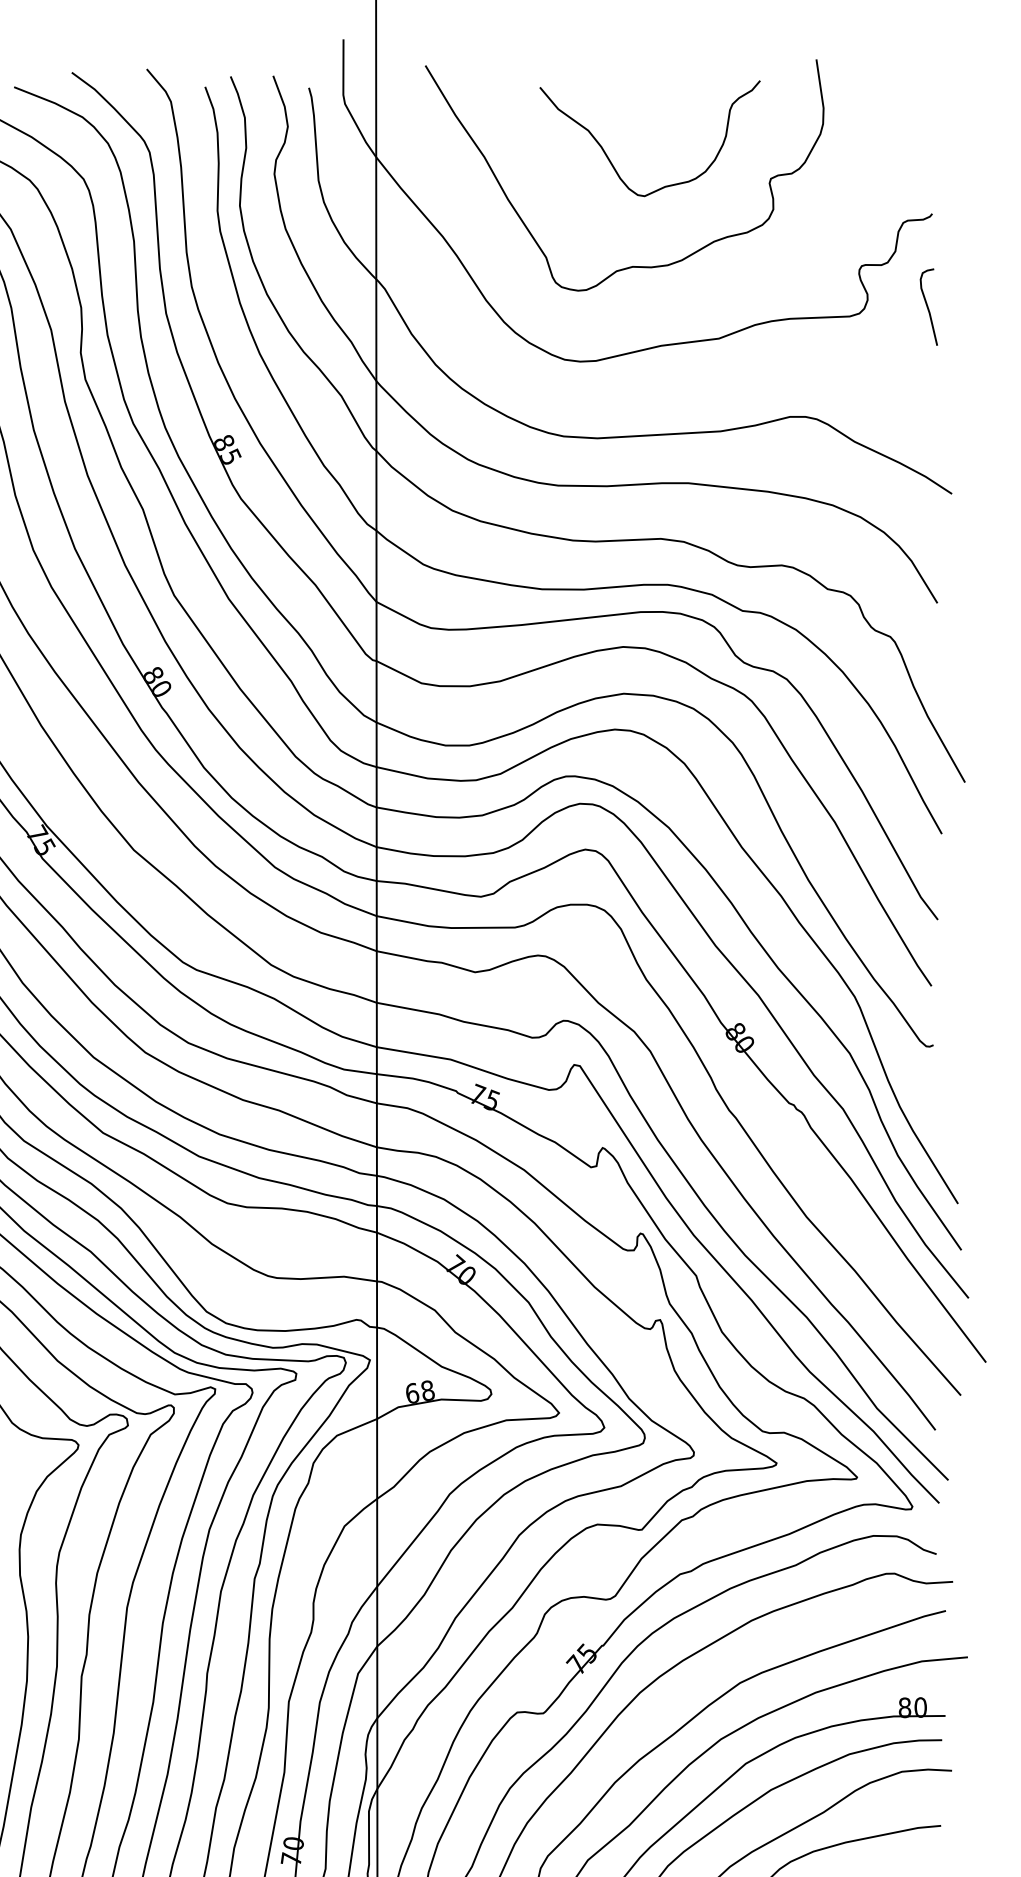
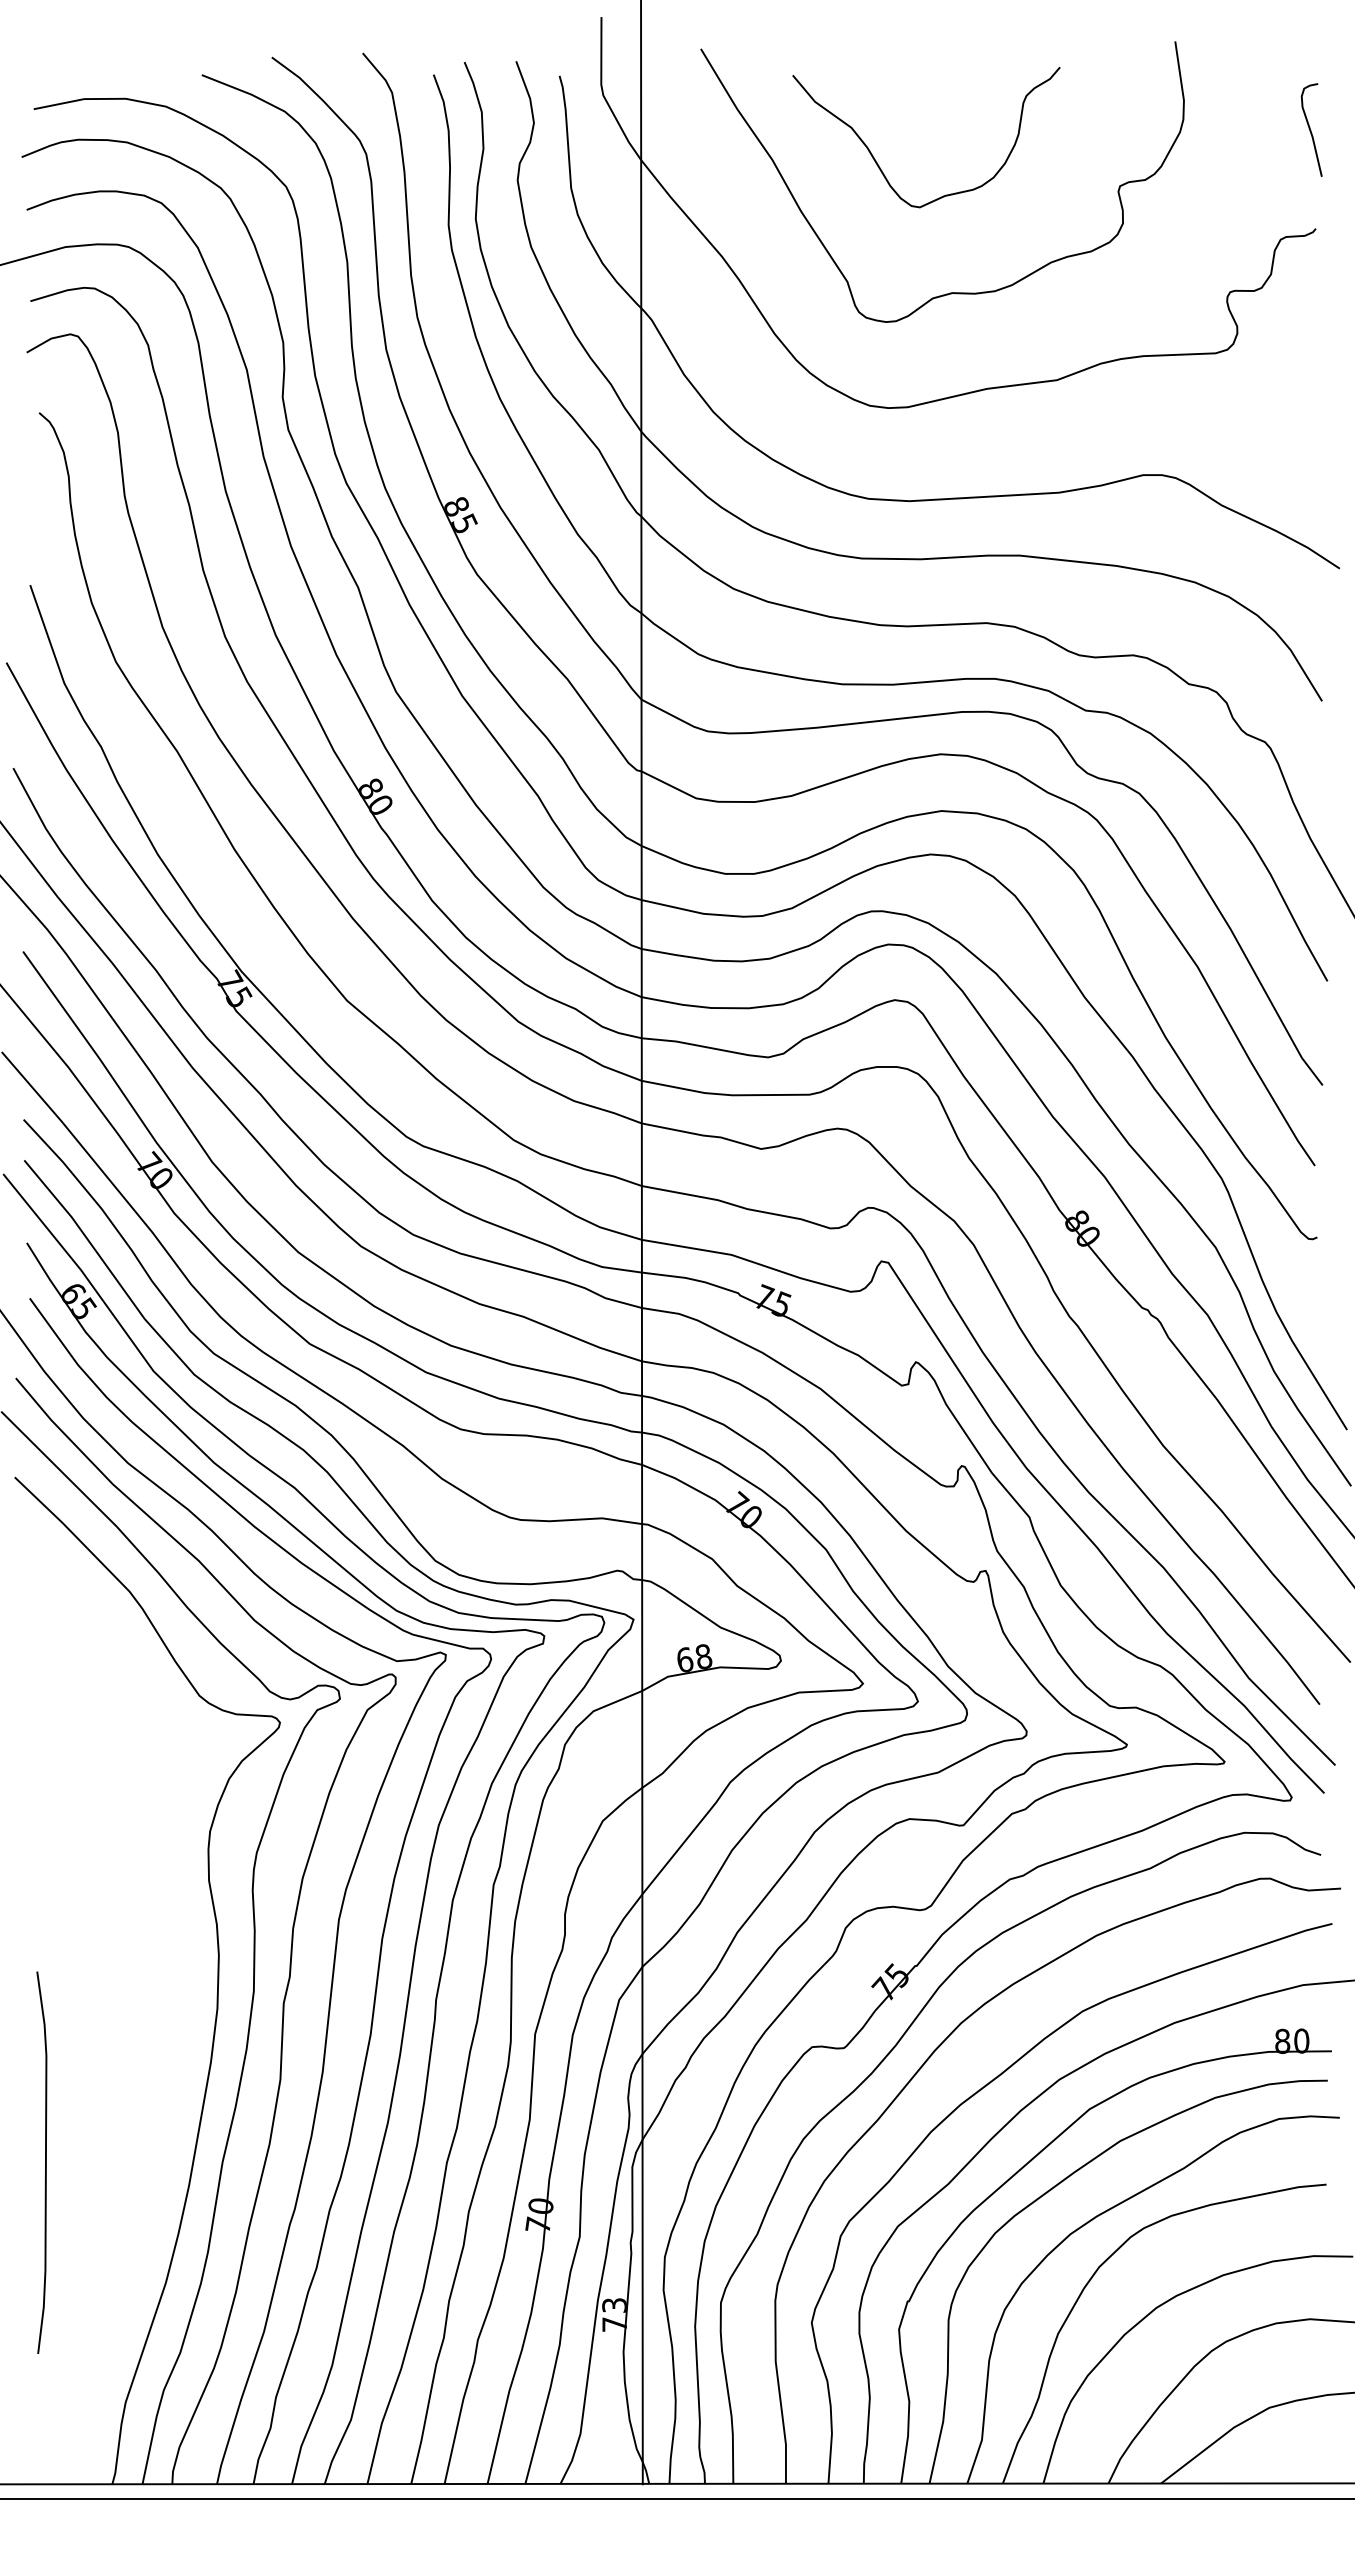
curve: (611, 161) -> (879, 165), moved
curve: (927, 306) -> (1310, 129), moved

